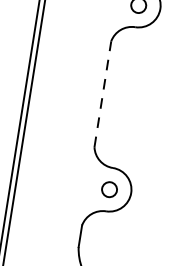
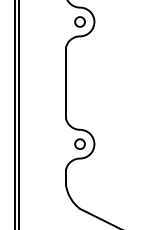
line: (102, 93) -> (65, 82), dashed -> solid

